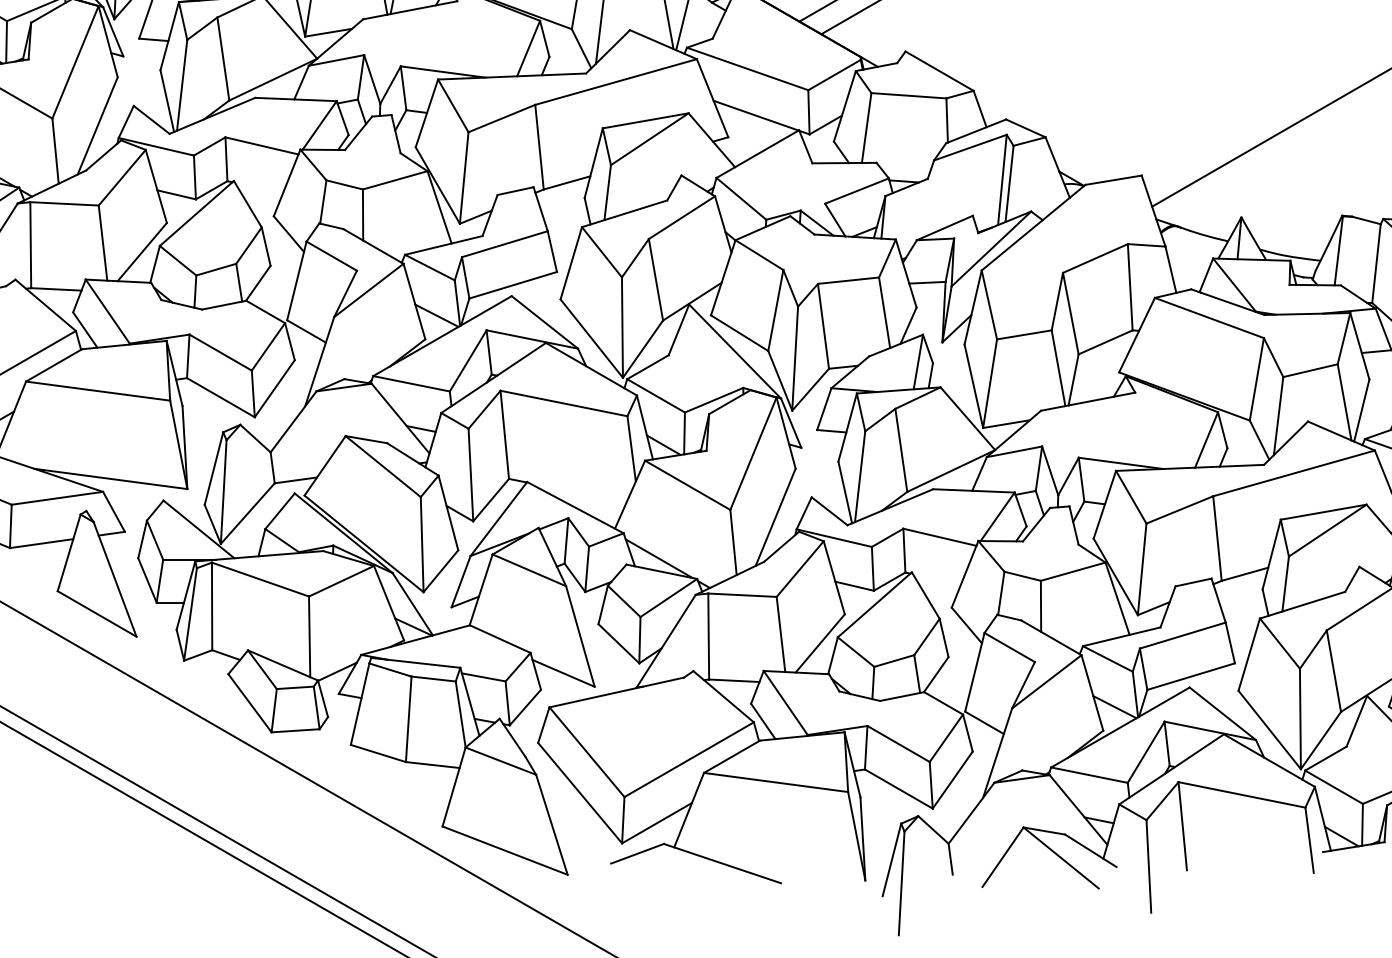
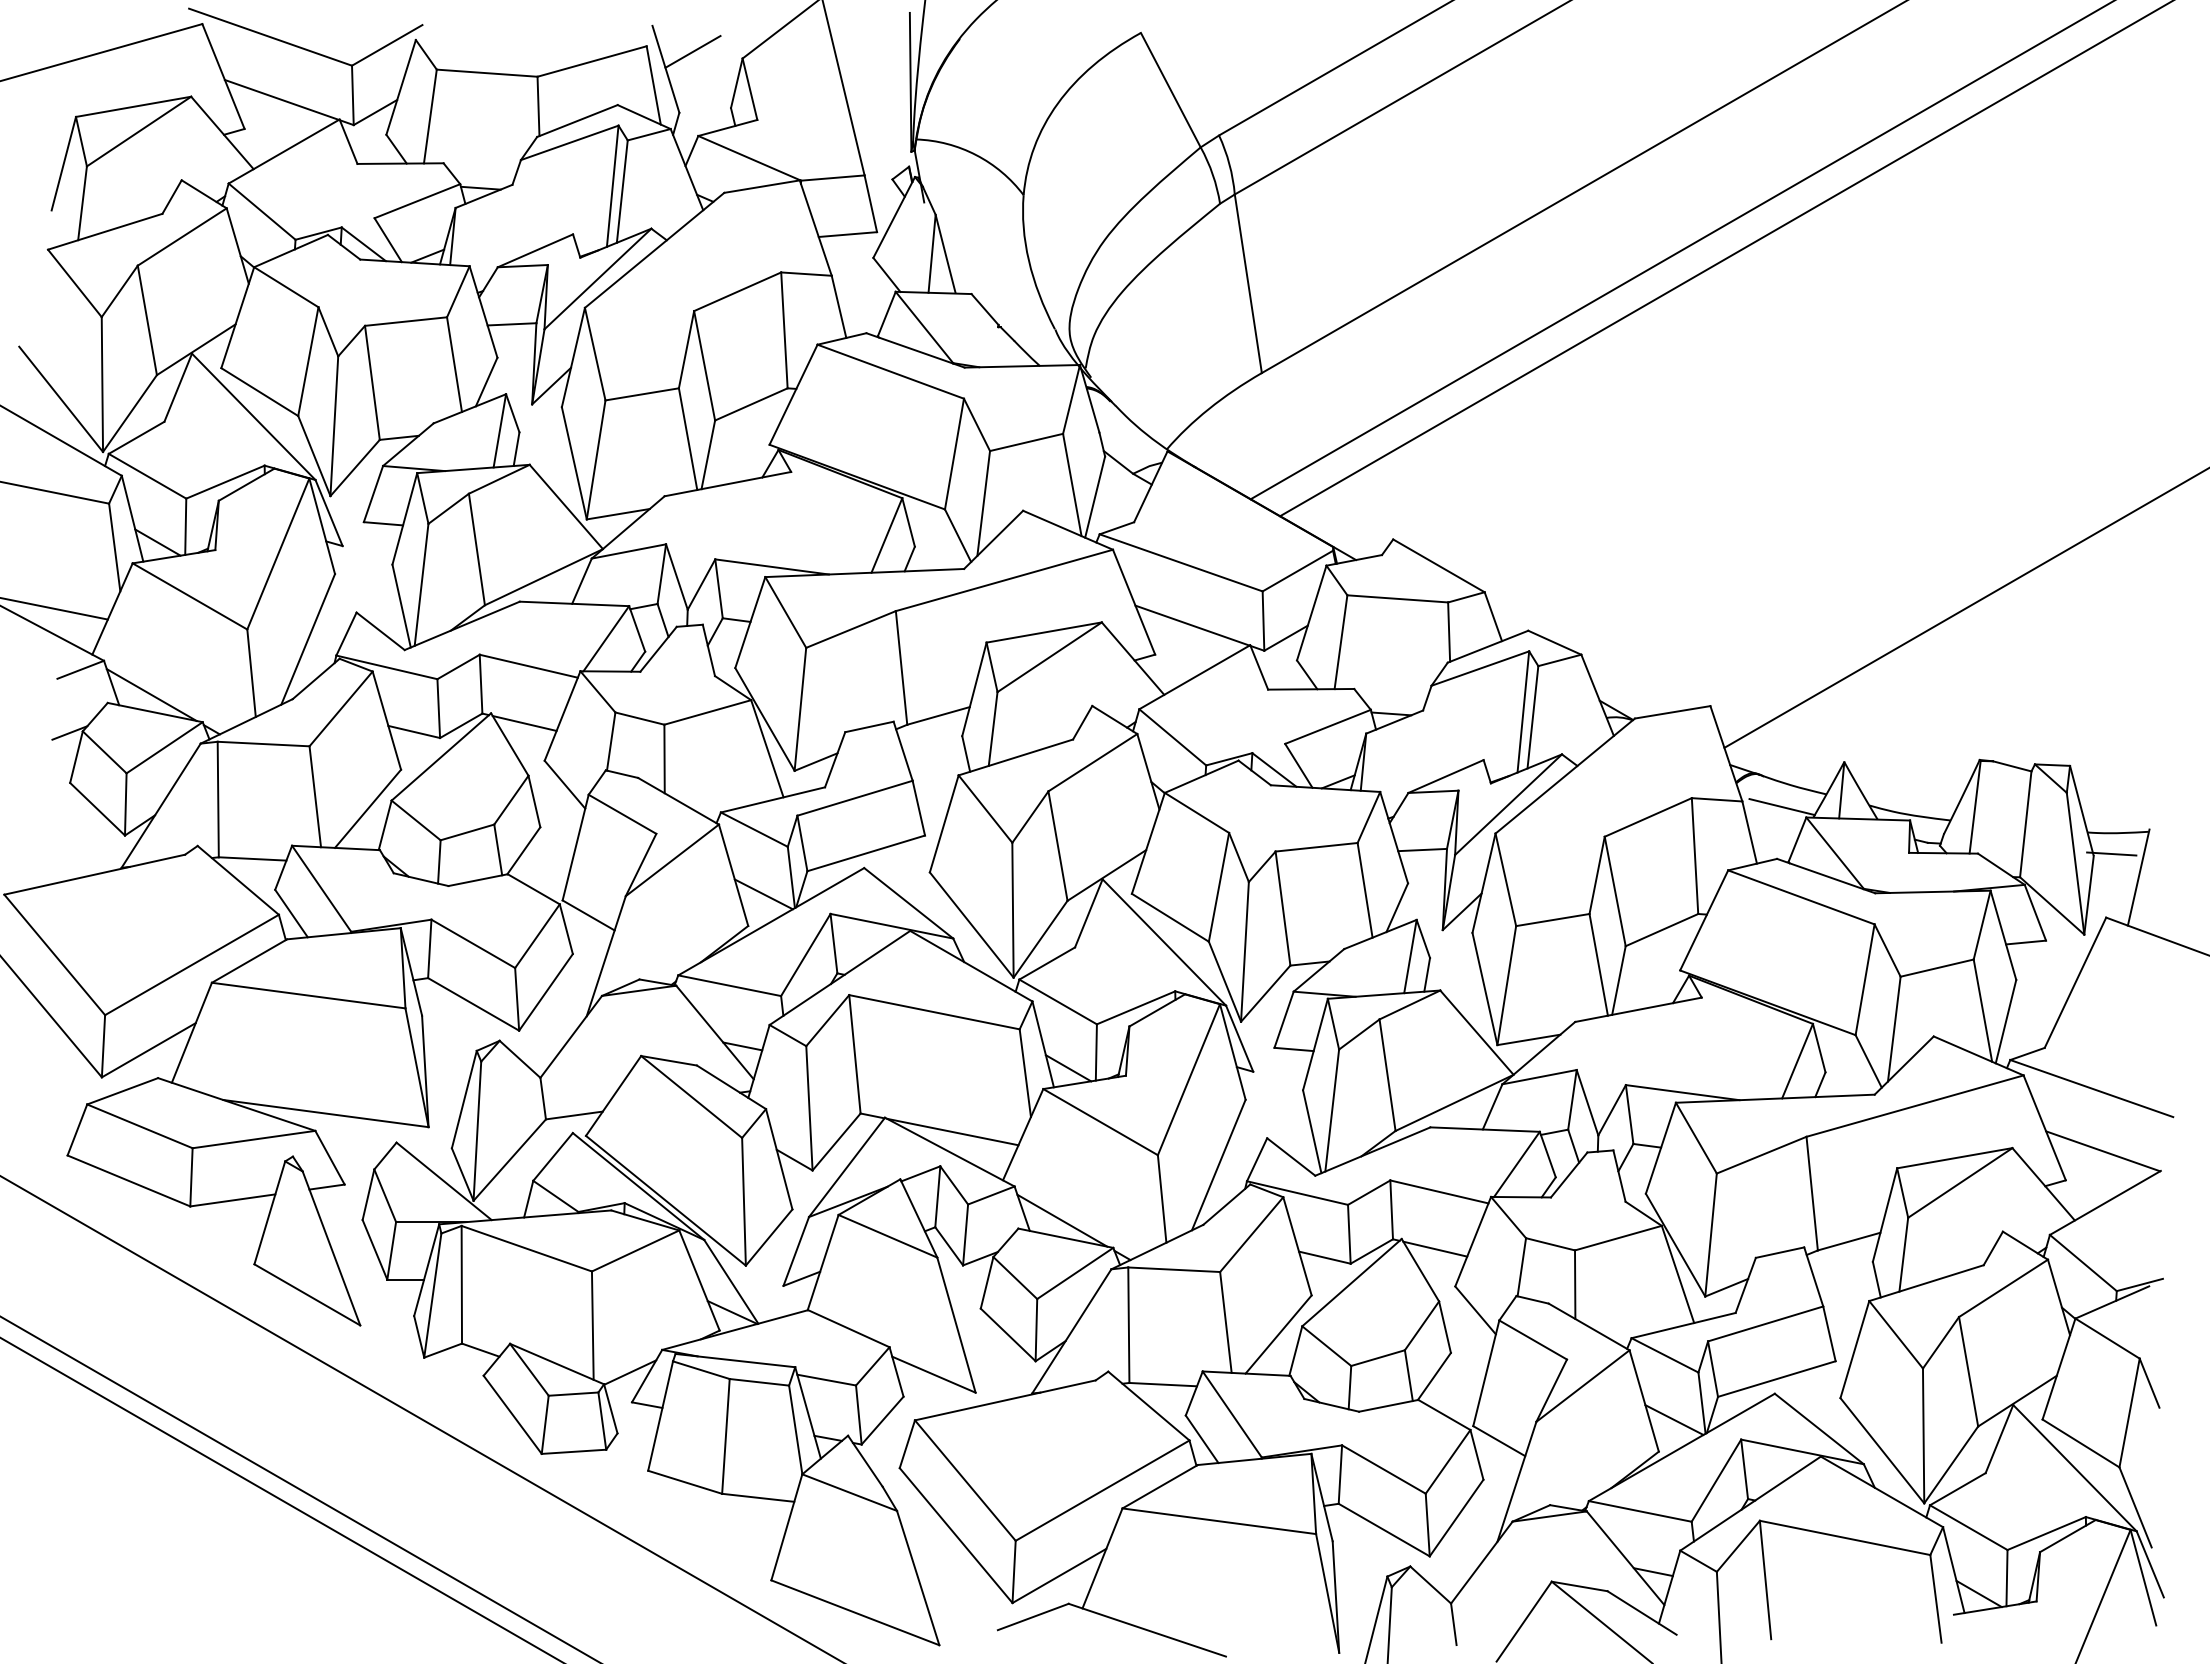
line: (258, 188) -> (524, 723), added
line: (1194, 251) -> (1781, 807), added
line: (577, 492) -> (952, 1131), added
line: (937, 579) -> (1435, 1248), added

